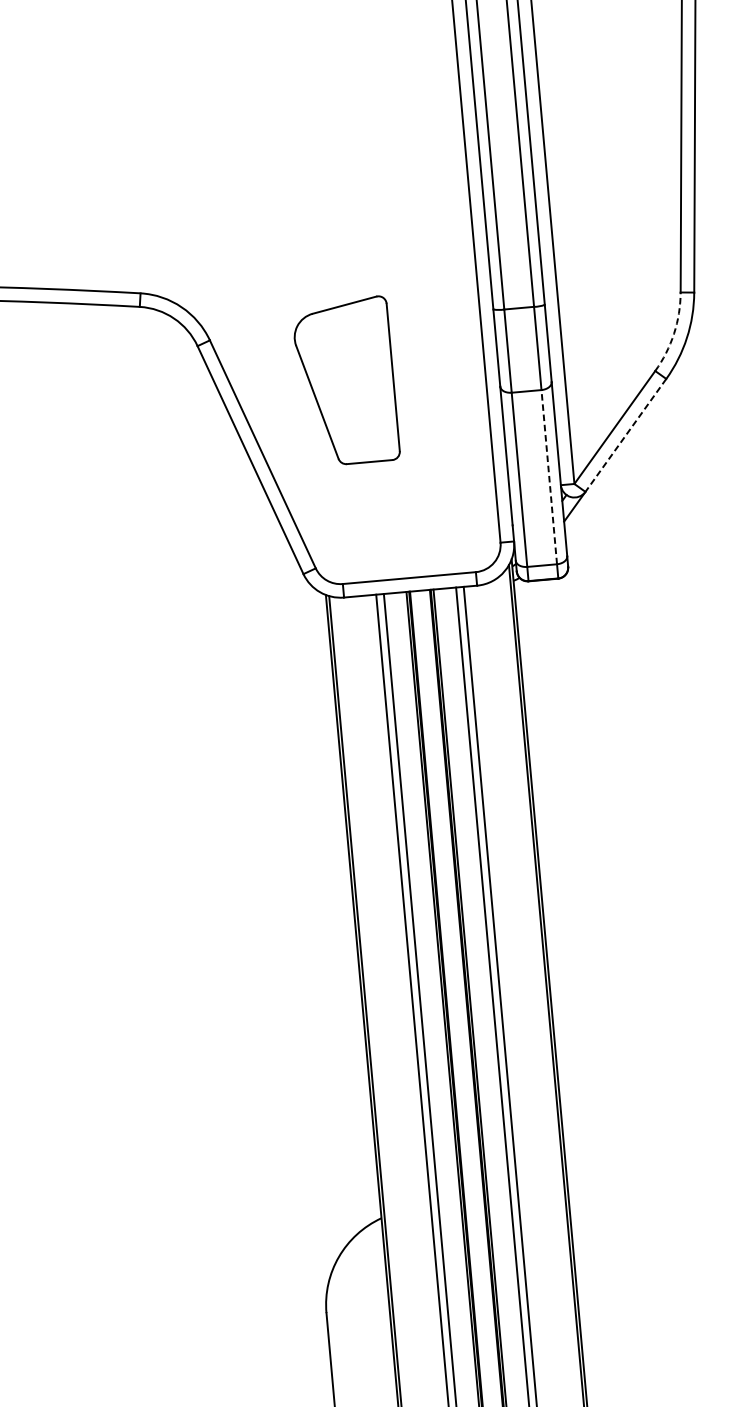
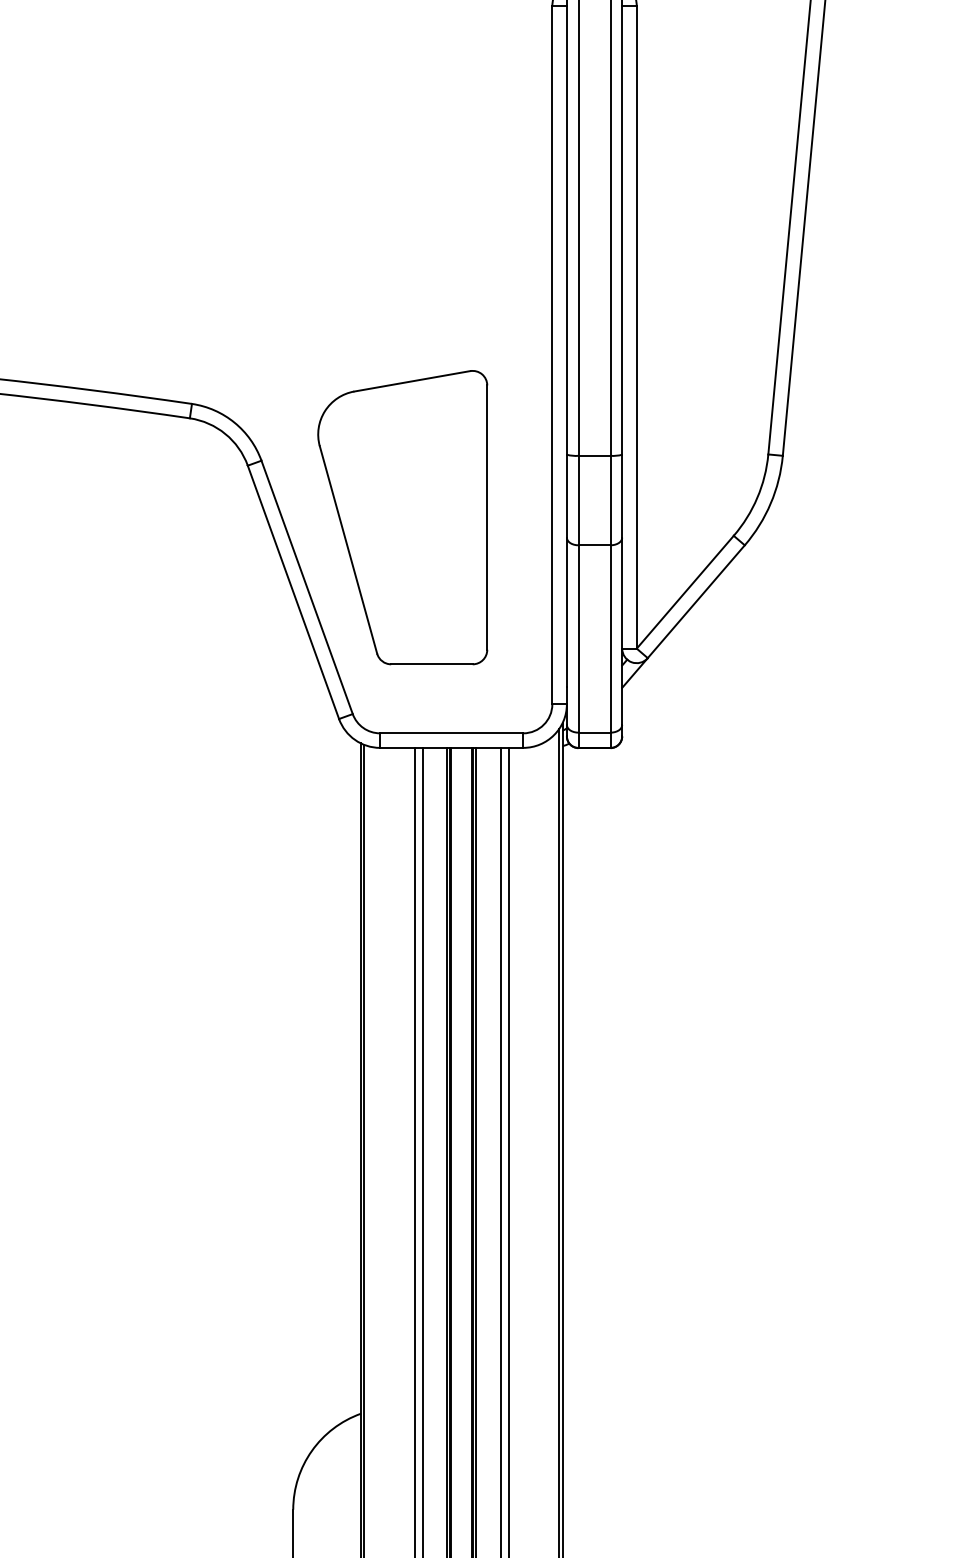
arc: (674, 333) -> (757, 497), dashed -> solid
part: (345, 381) -> (402, 517), size x1.67
line: (625, 436) -> (695, 602), dashed -> solid
line: (549, 477) -> (610, 639), dashed -> solid

